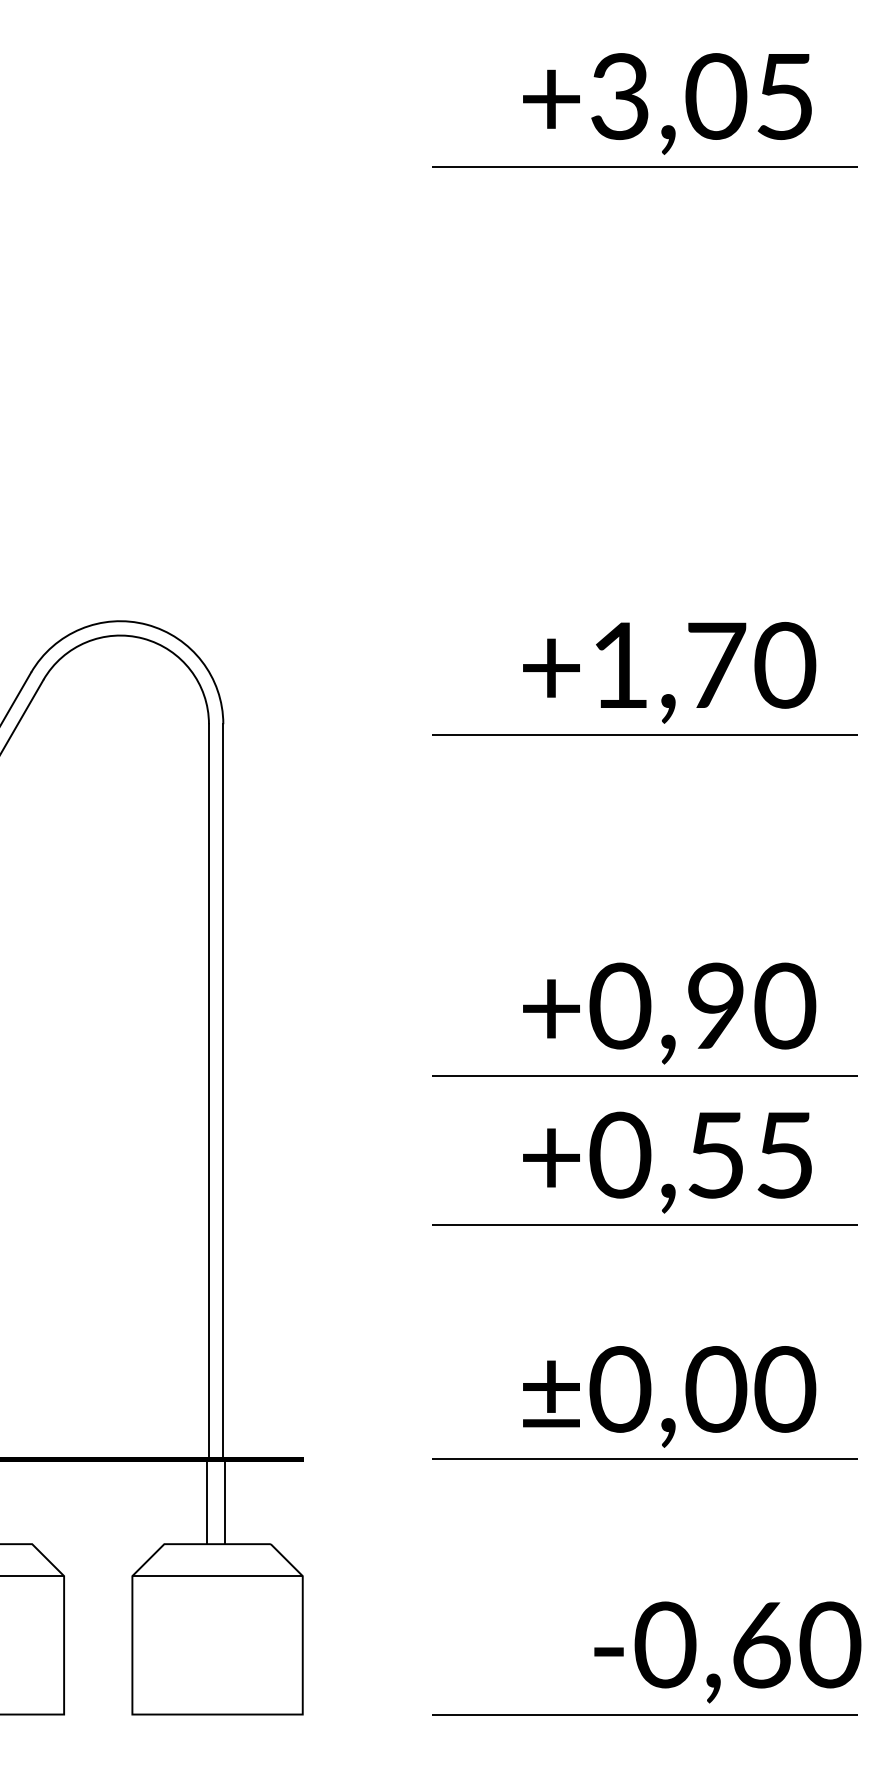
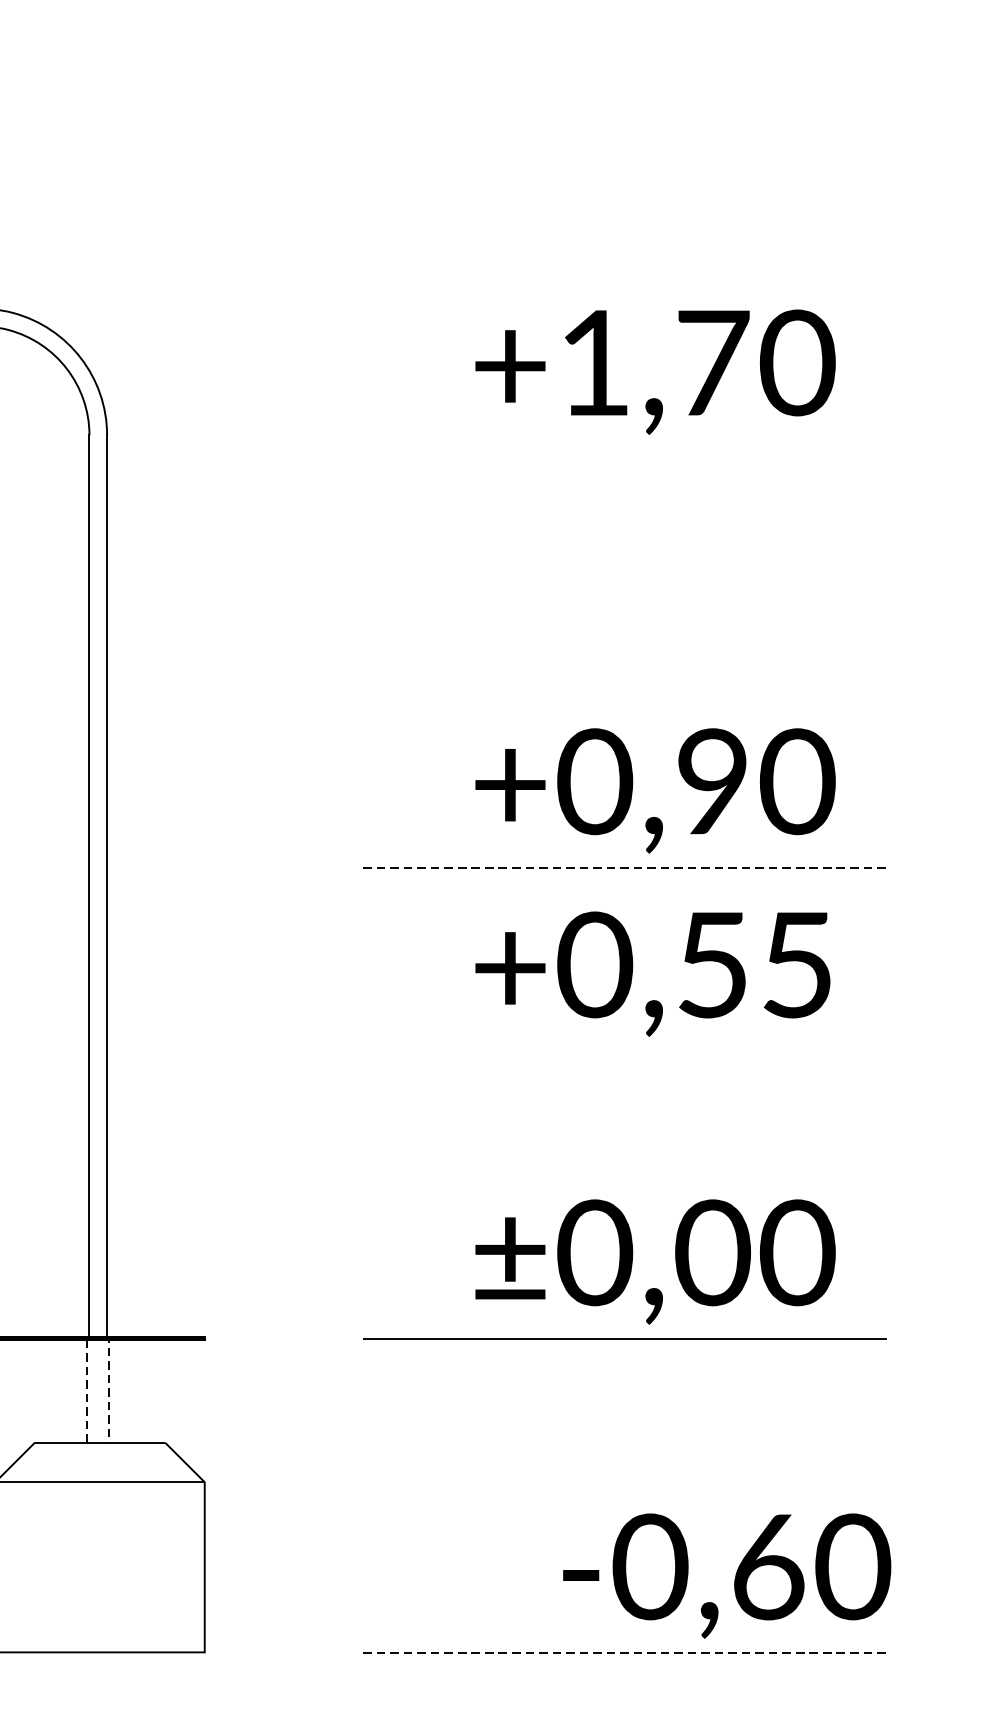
line: (644, 734) -> (624, 447), removed
line: (644, 1076) -> (624, 868), solid -> dashed
line: (644, 1224) -> (624, 1050), removed
line: (216, 1459) -> (98, 1338), solid -> dashed
line: (644, 1714) -> (624, 1652), solid -> dashed

